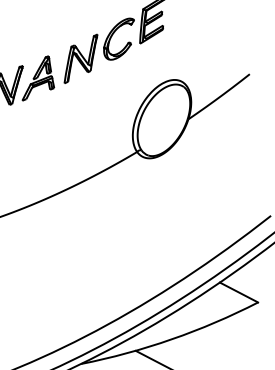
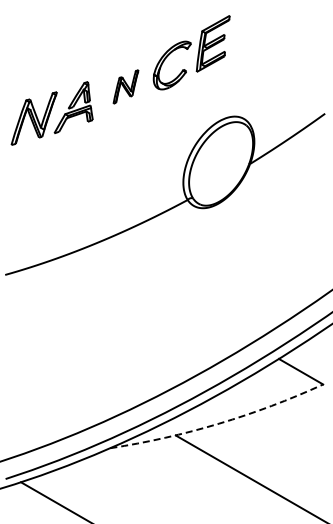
part: (80, 58) -> (125, 86), size x0.6
arc: (171, 339) -> (218, 423), solid -> dashed

